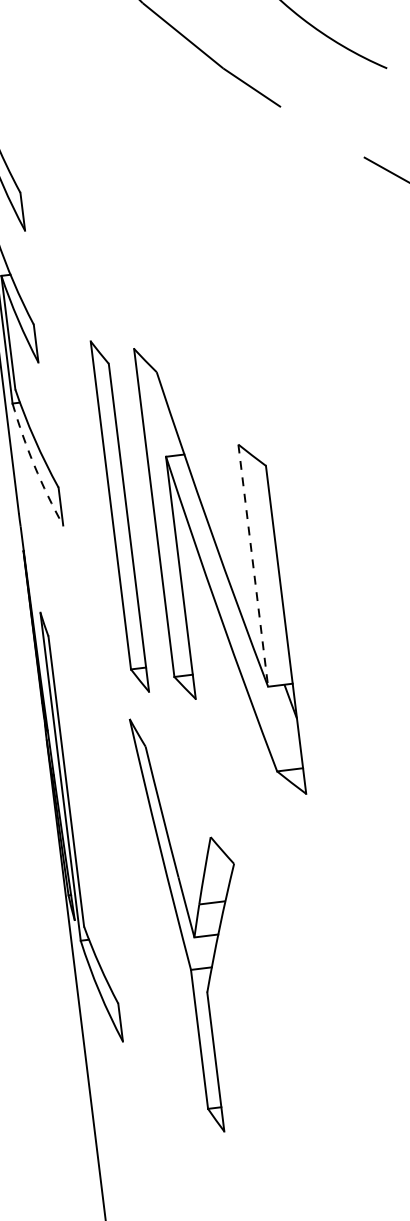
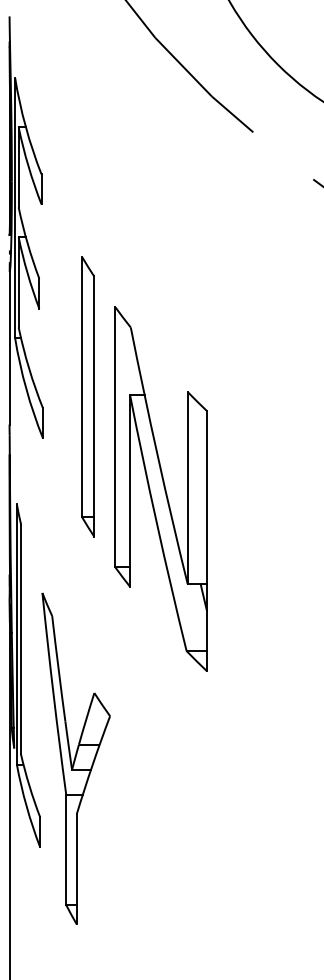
arc: (34, 466) -> (26, 389), dashed -> solid
part: (118, 516) -> (87, 396), moved
line: (253, 566) -> (187, 488), dashed -> solid
part: (197, 922) -> (75, 758), moved

